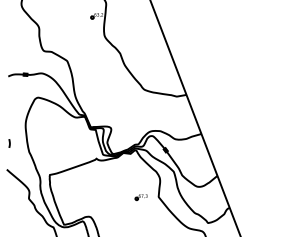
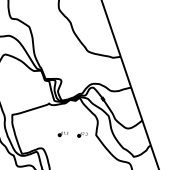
part: (115, 197) -> (62, 134), added

